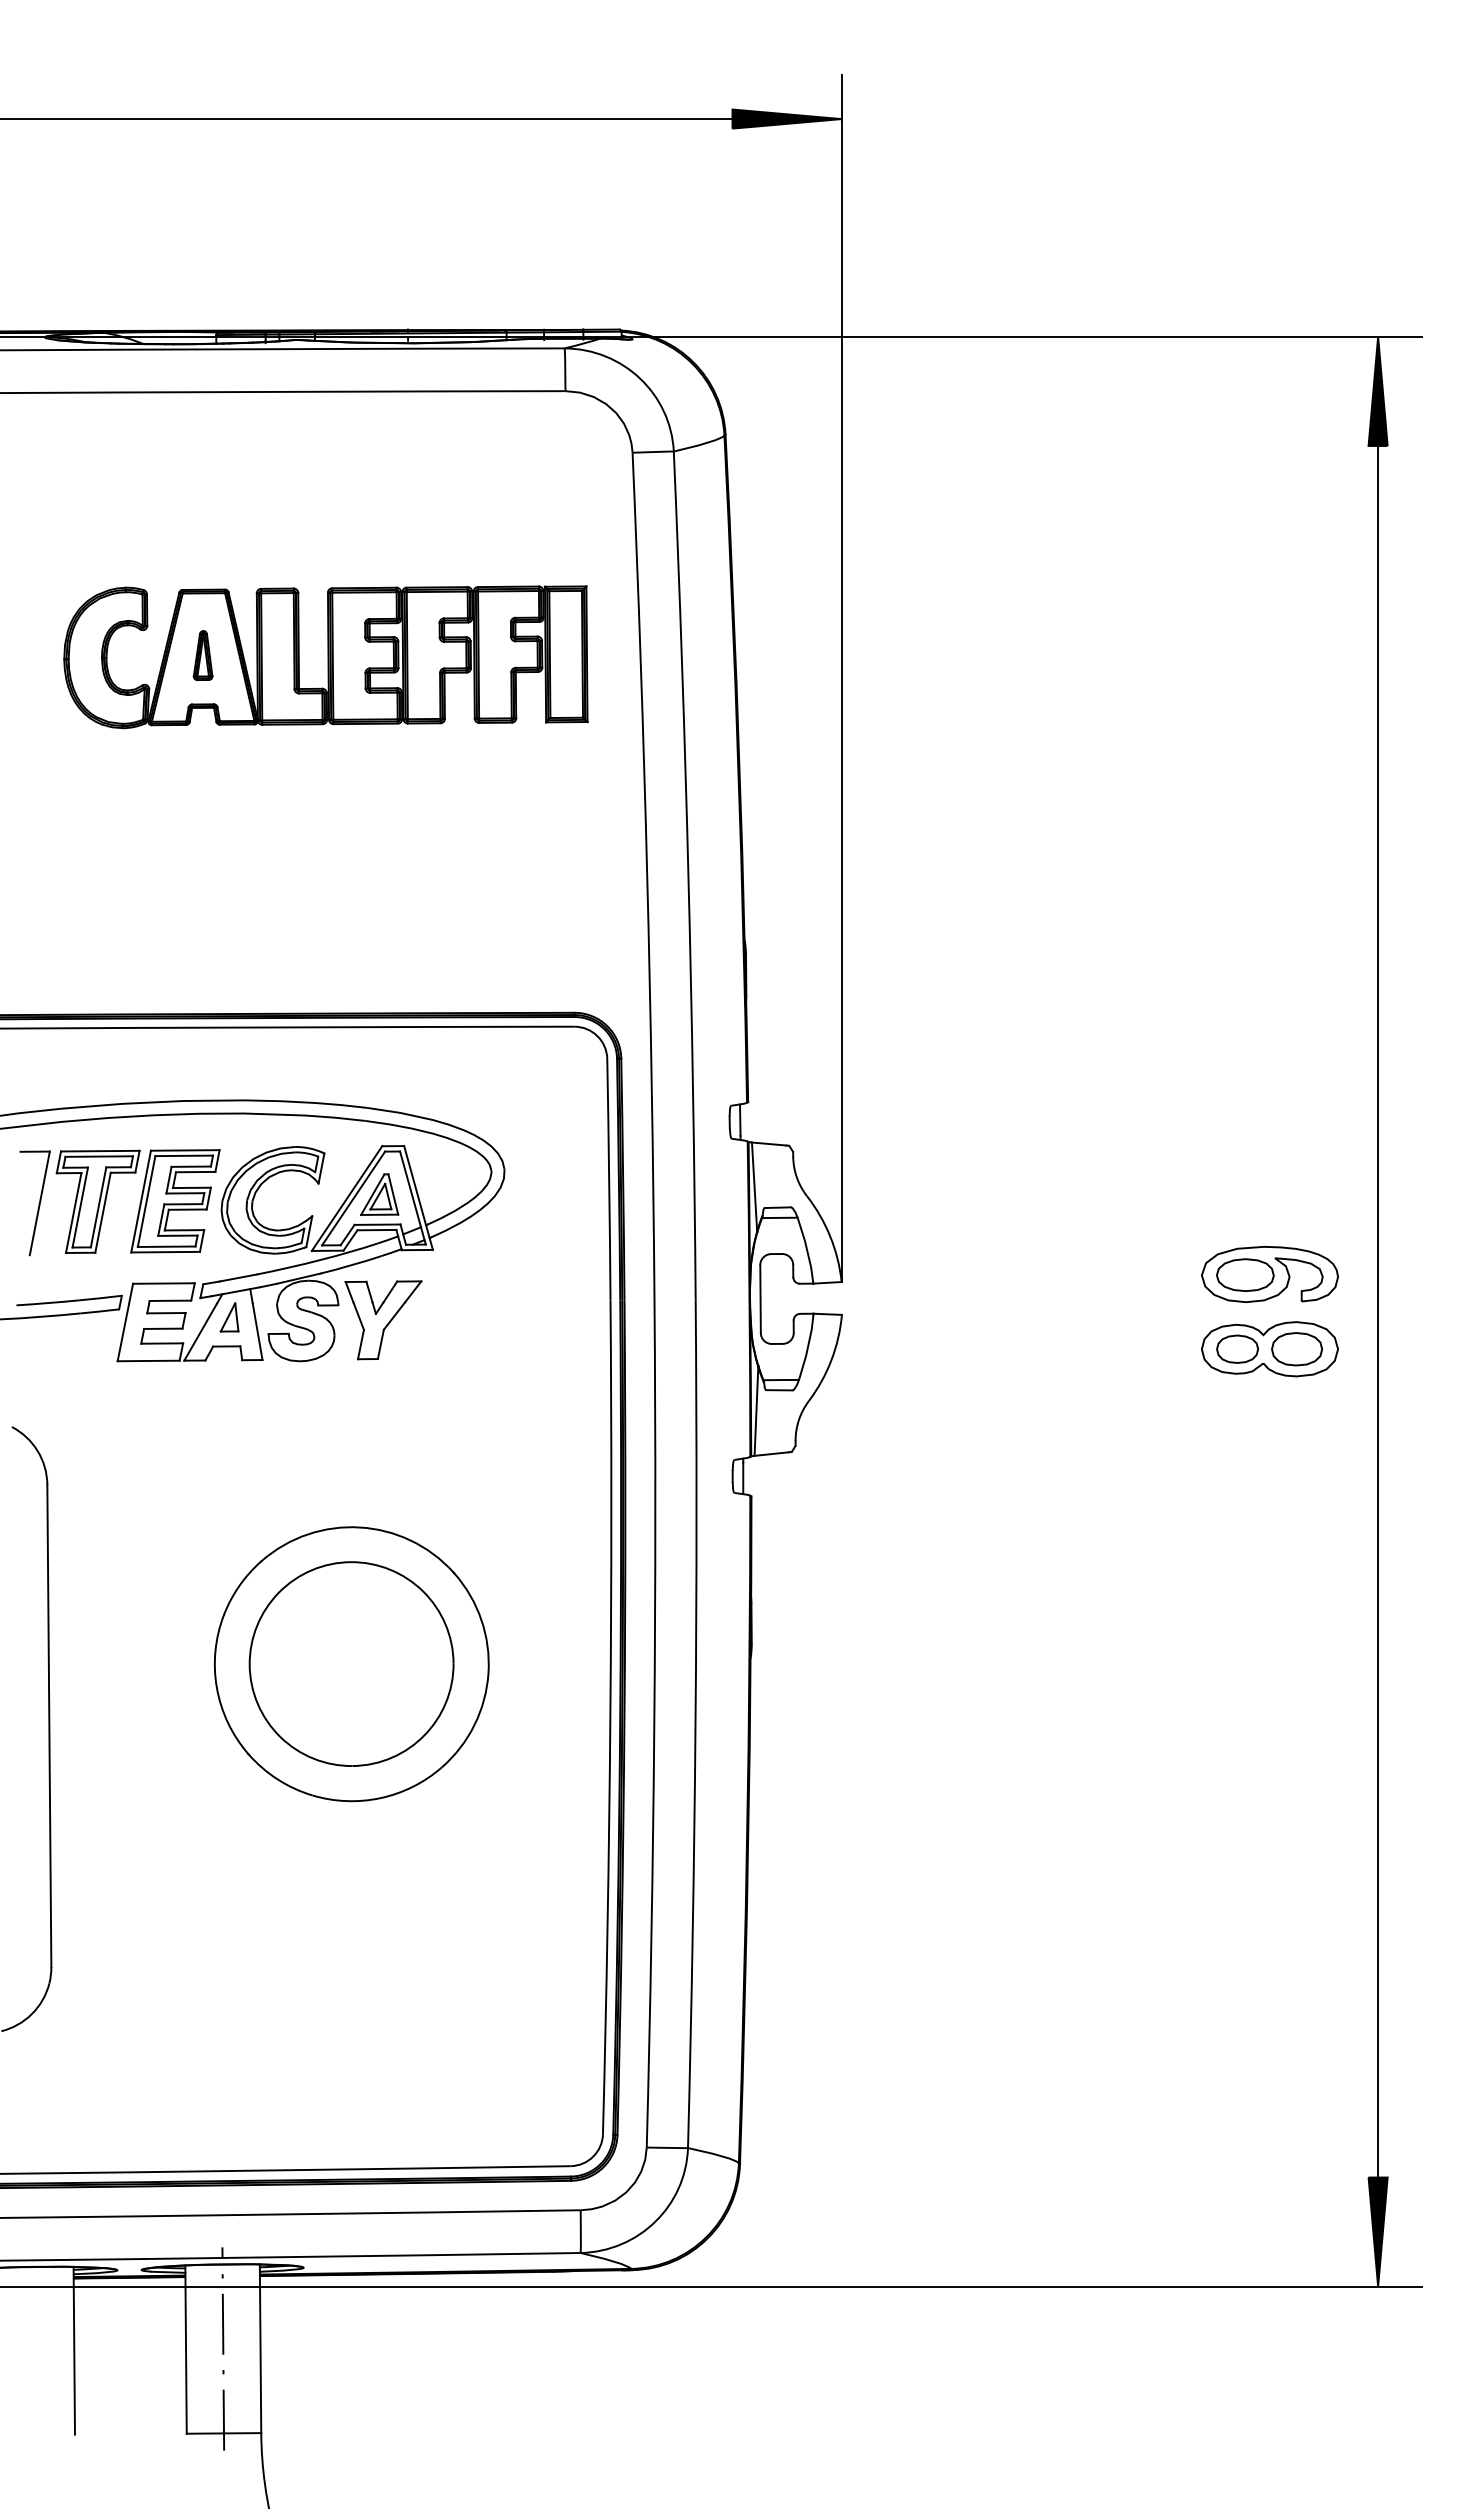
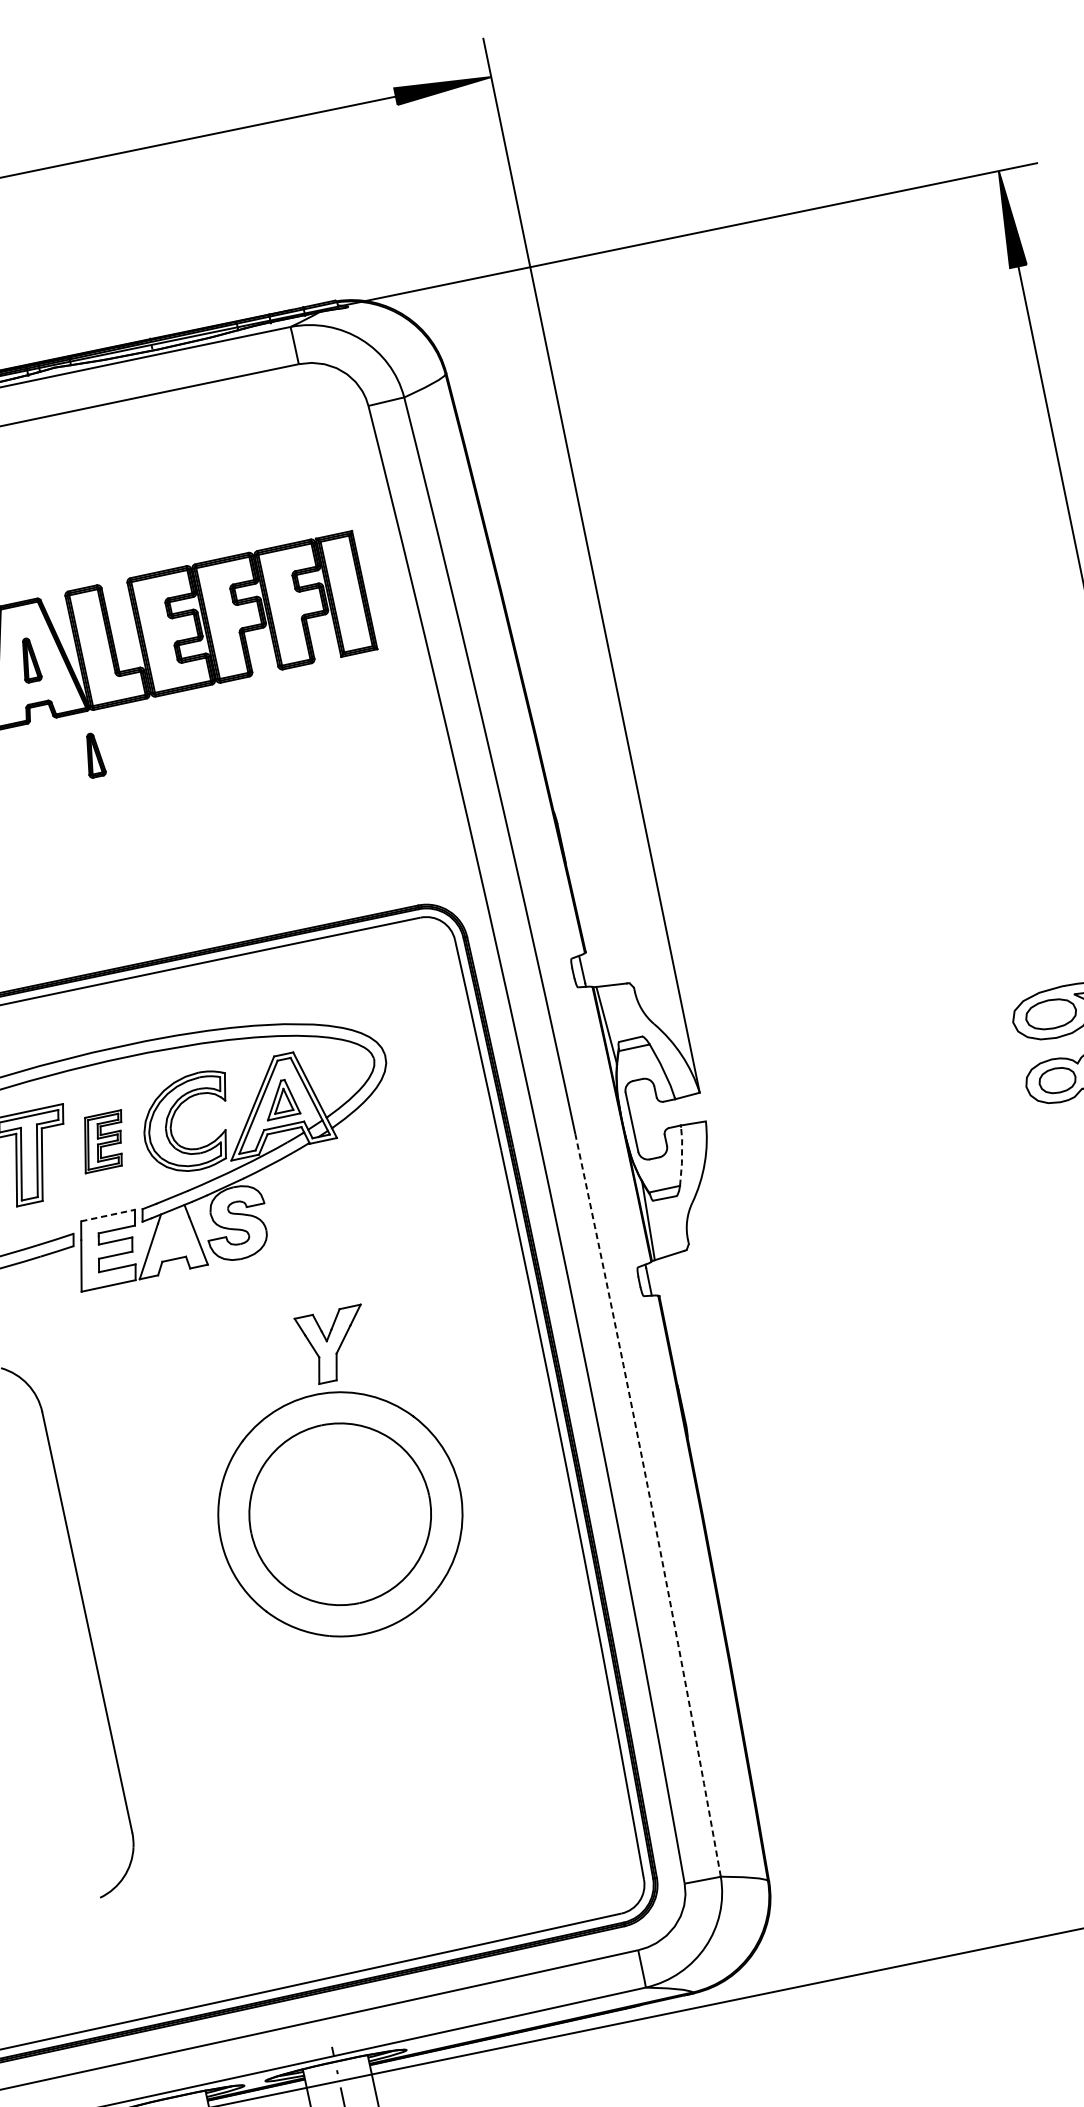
part: (251, 774) -> (93, 755), added
part: (175, 1201) -> (103, 1141), size x0.6
line: (163, 1283) -> (107, 1215), solid -> dashed
part: (229, 1317) -> (171, 1233), removed
part: (383, 1320) -> (334, 1345), moved
line: (807, 1347) -> (681, 1156), solid -> dashed
arc: (695, 1723) -> (651, 1504), solid -> dashed

